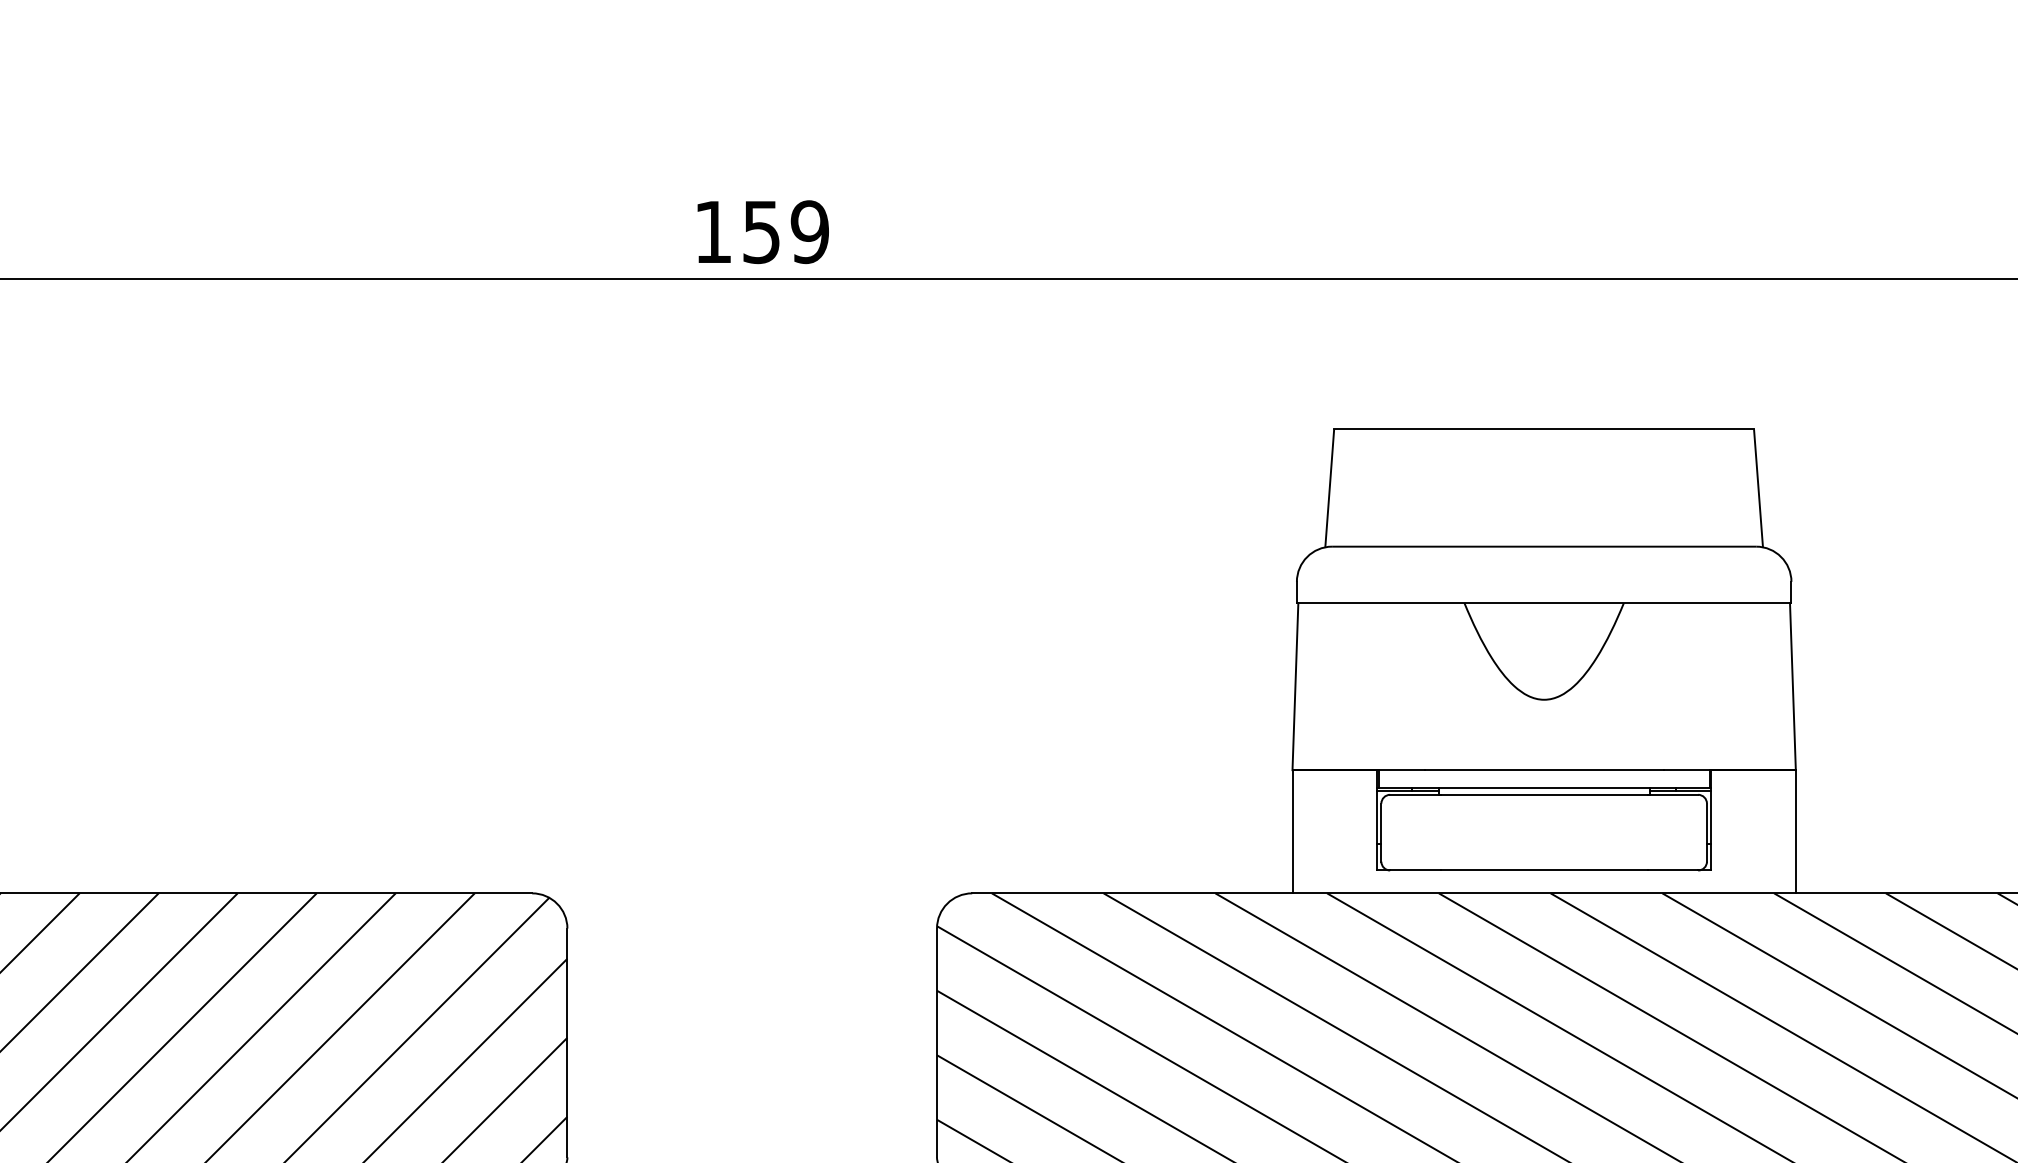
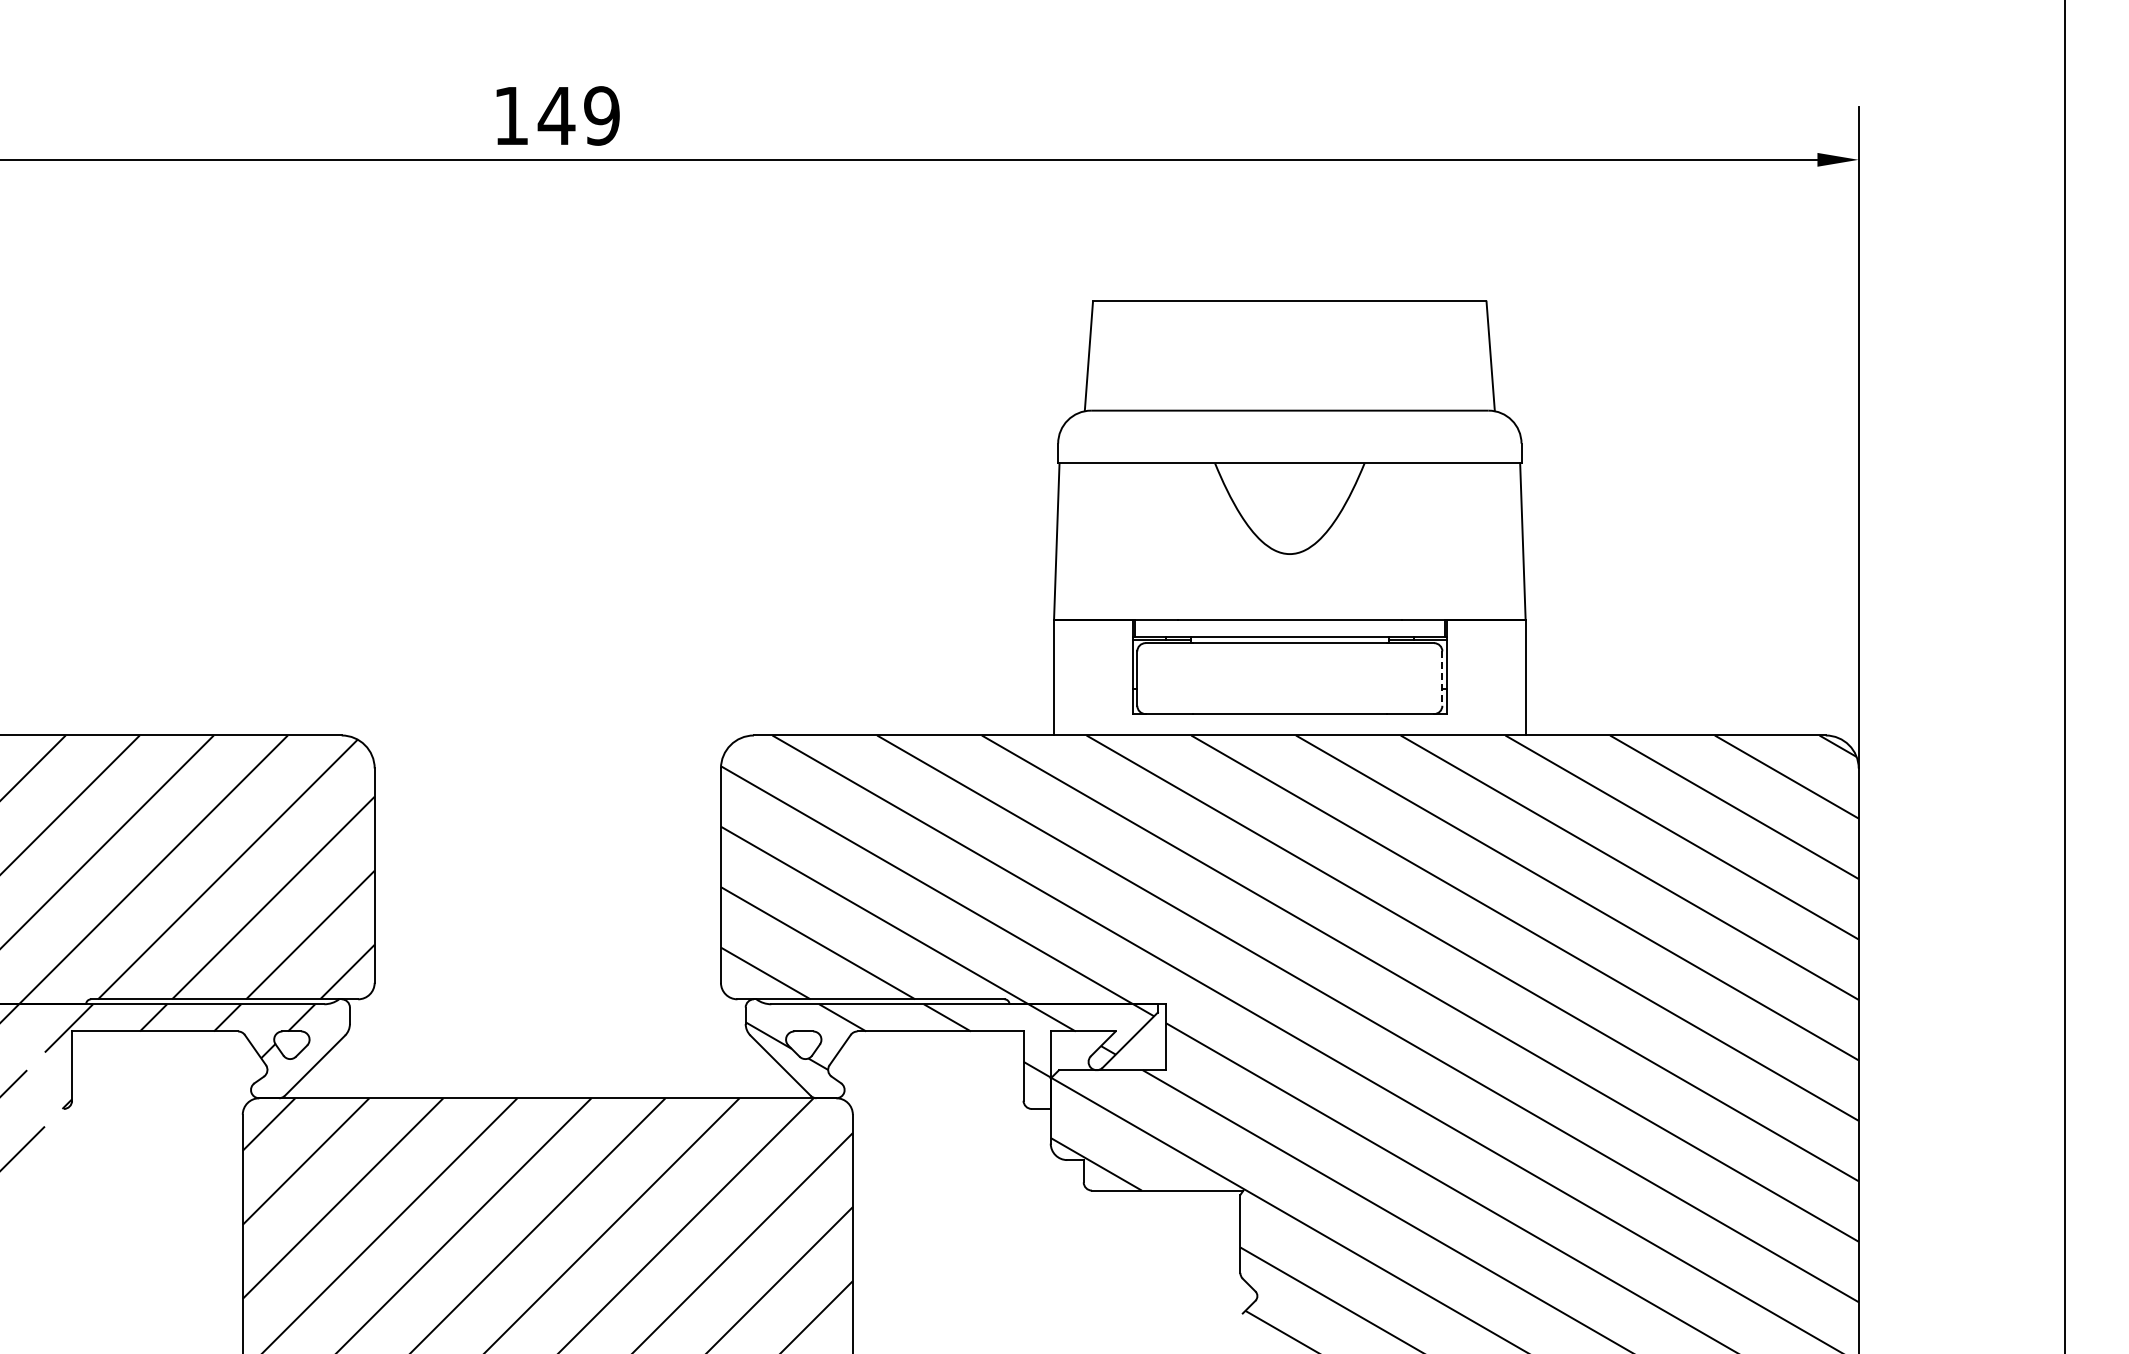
text: (761, 232) -> (556, 116), 159 -> 149
line: (1707, 833) -> (1442, 679), solid -> dashed

